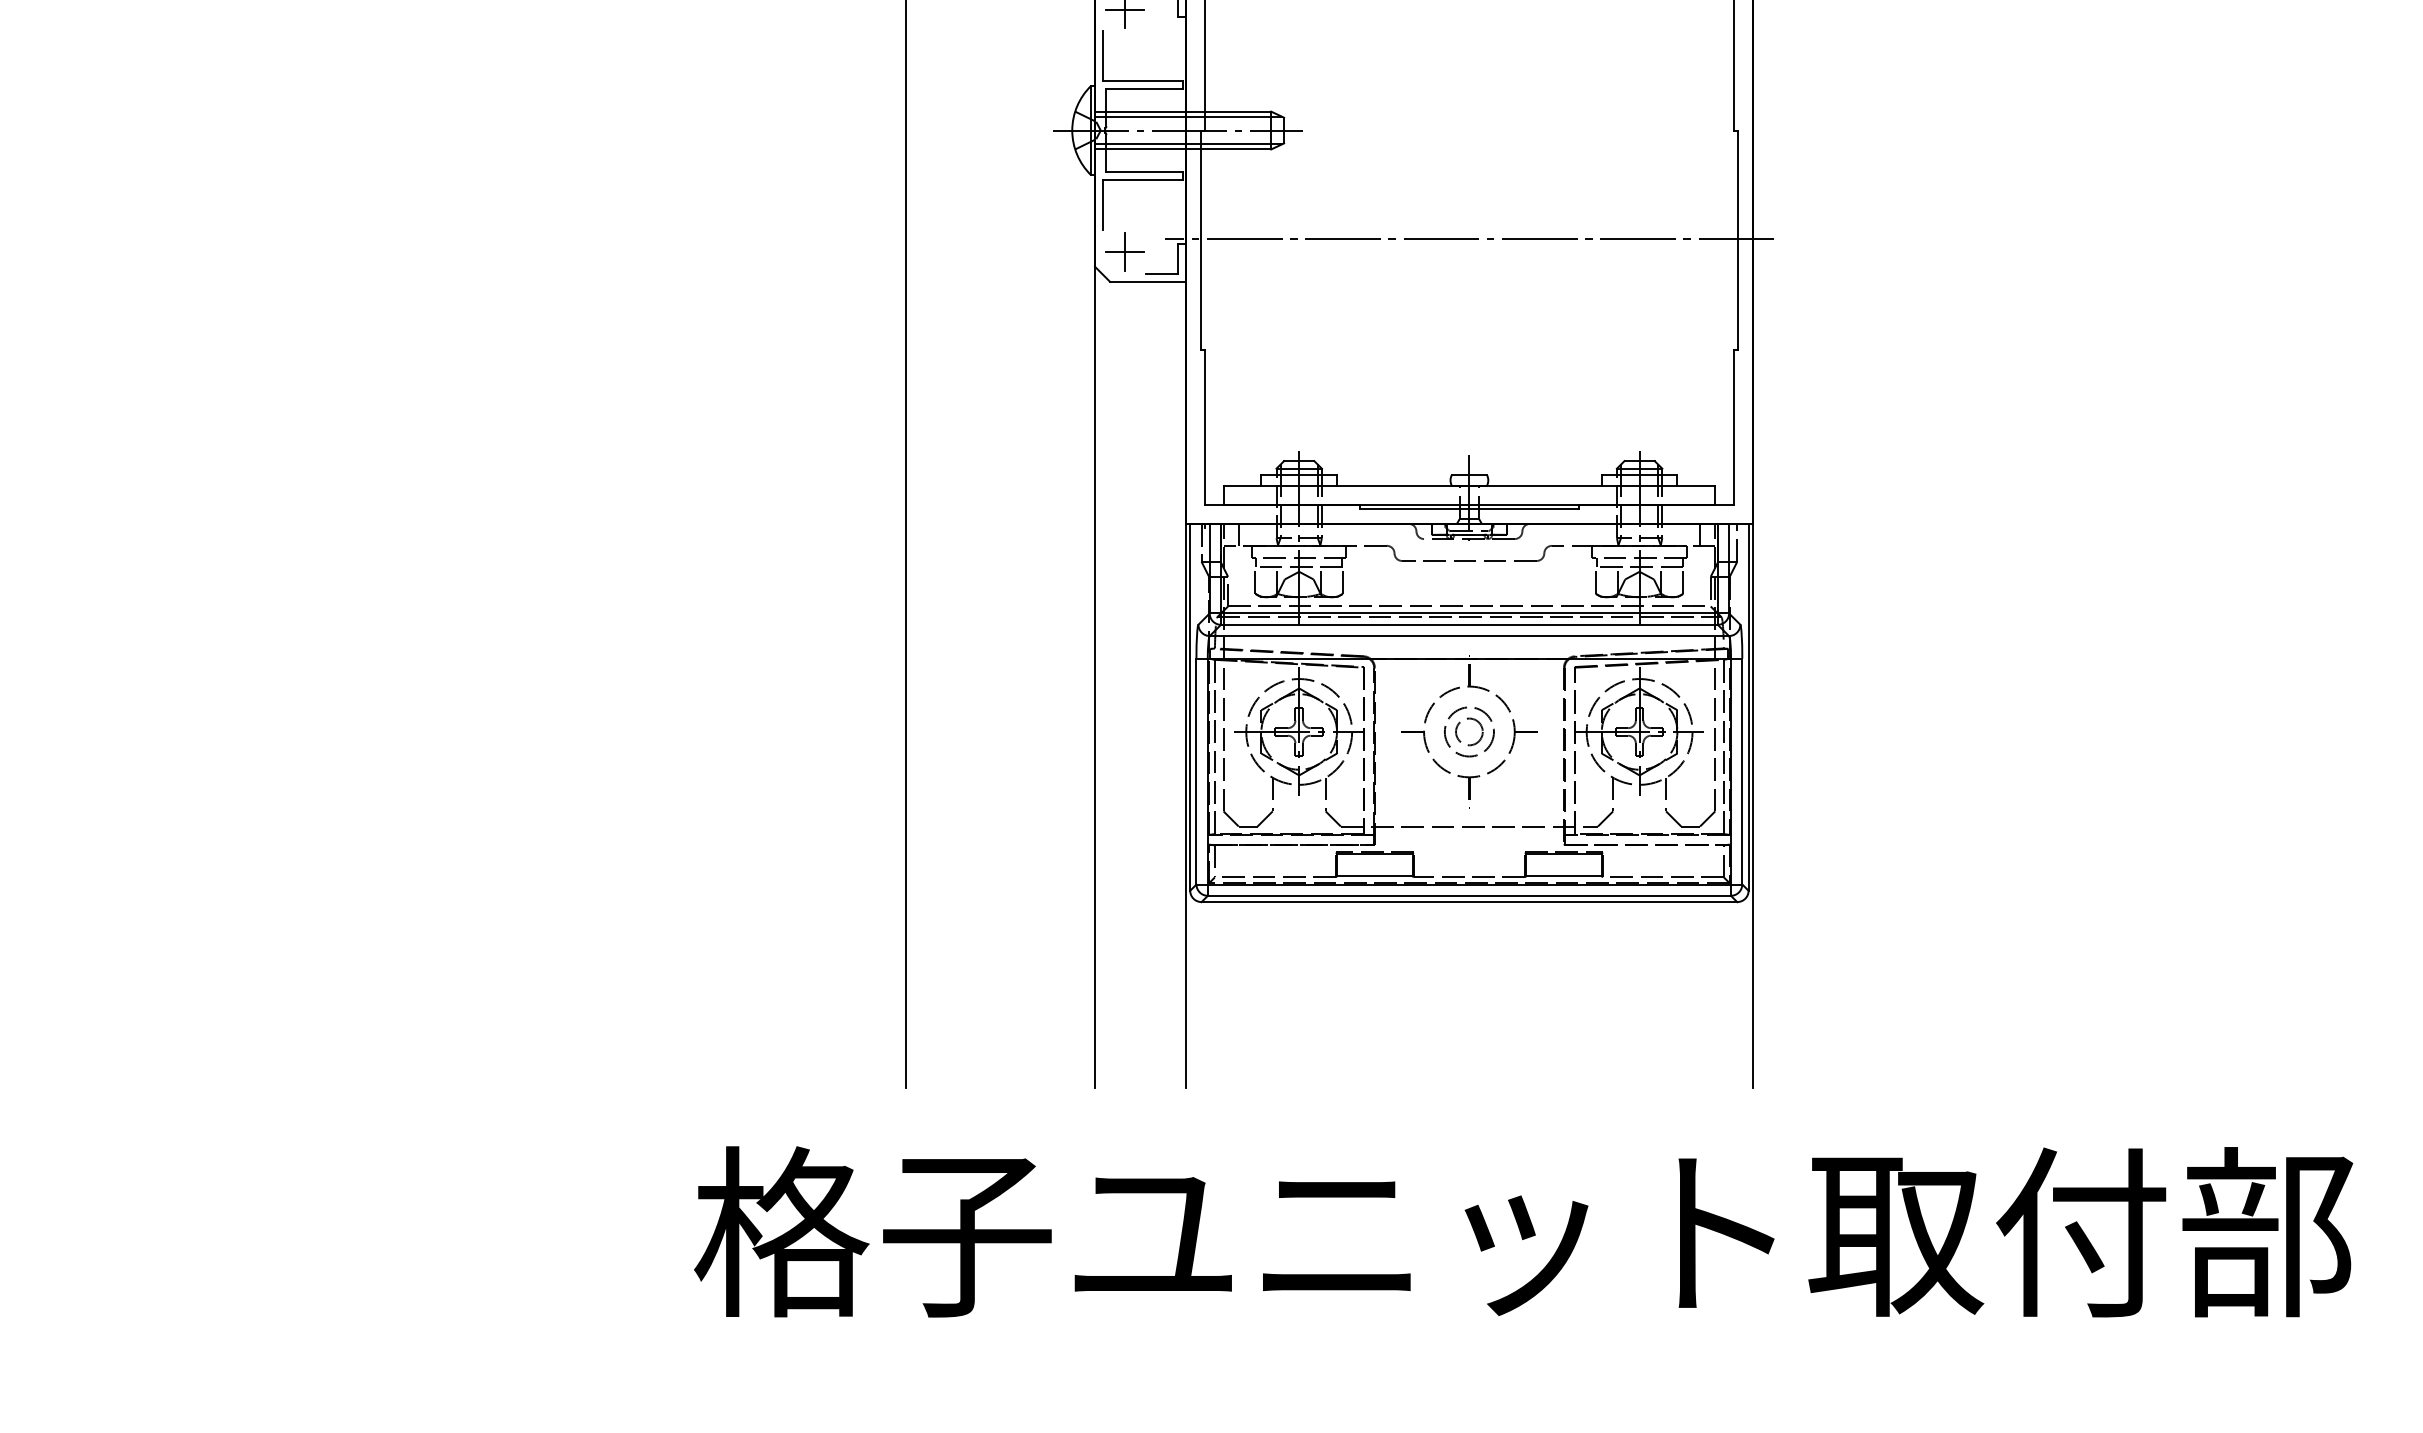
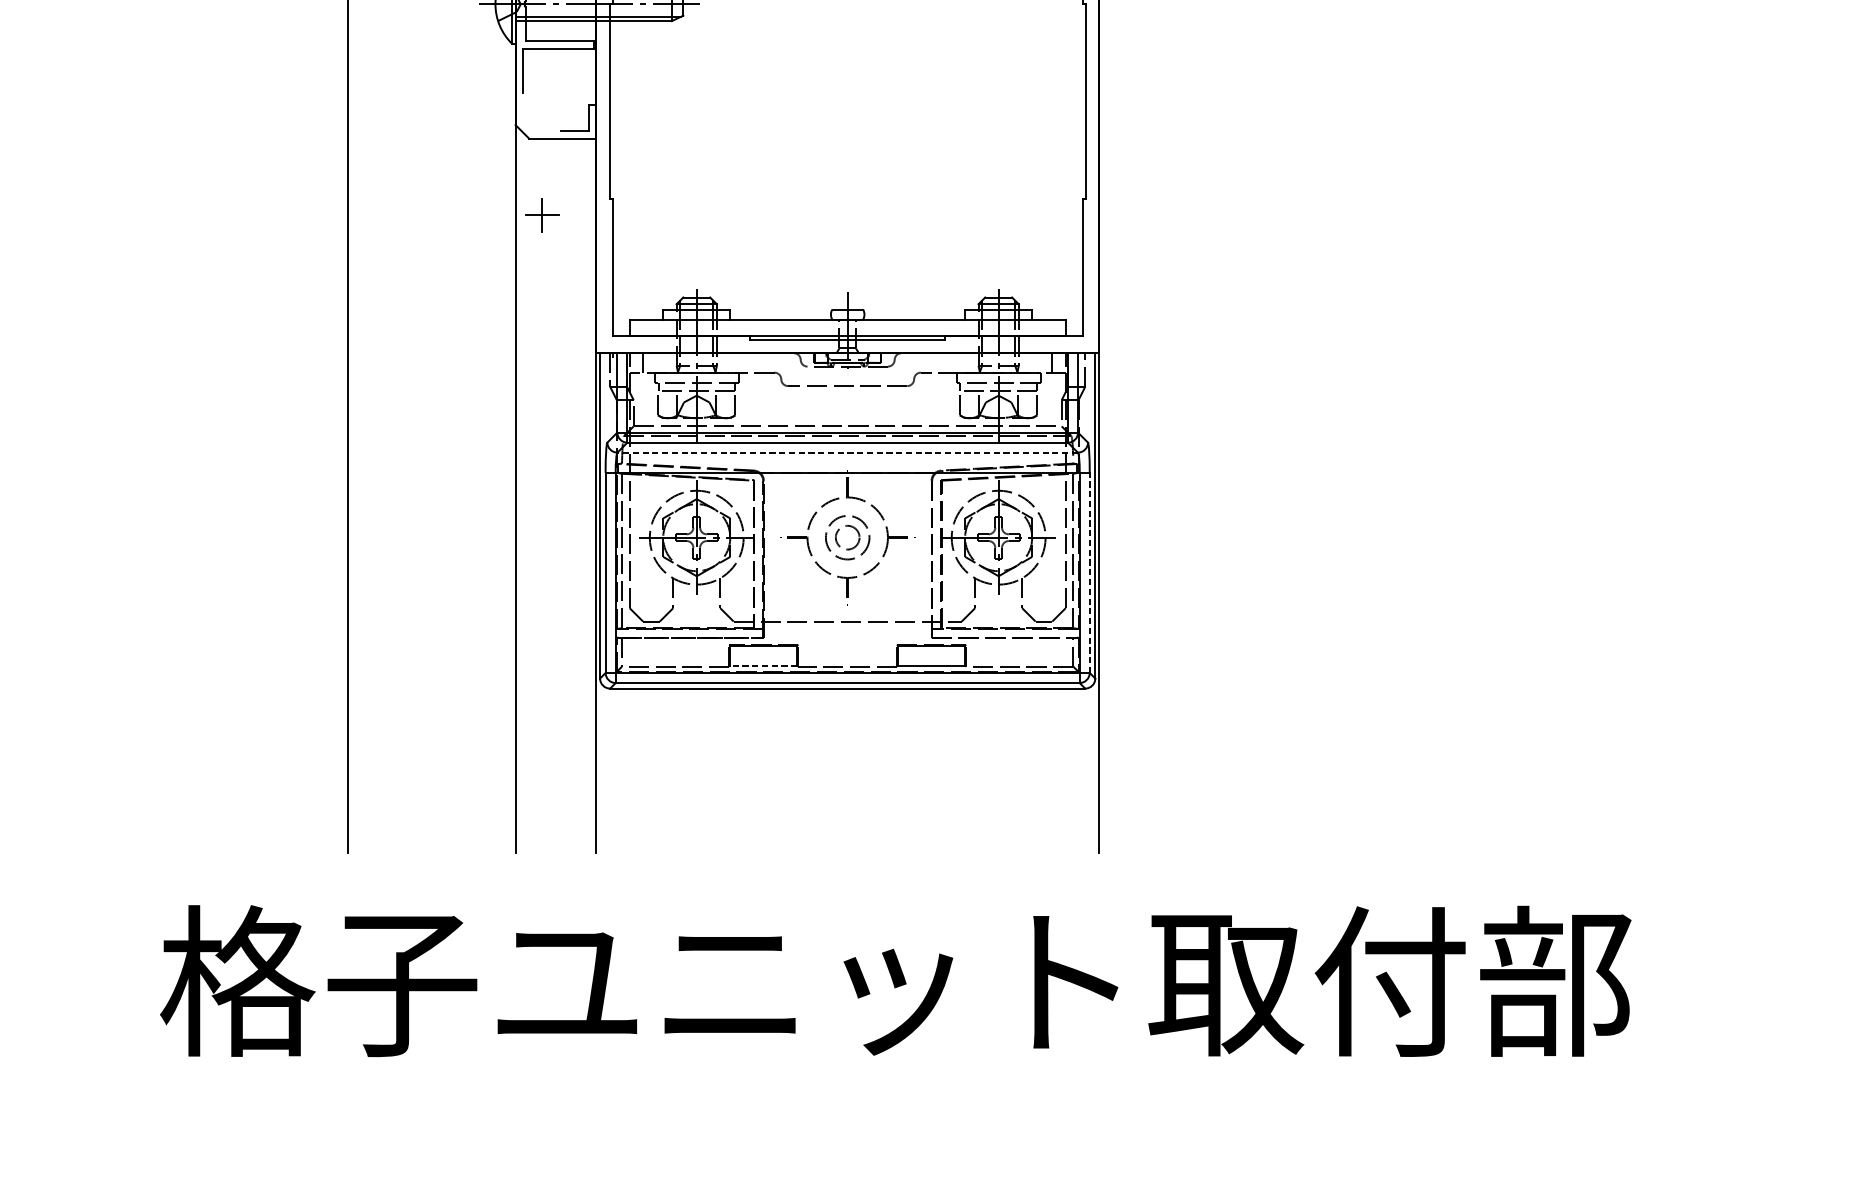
line: (1469, 239) -> (847, 100), removed
part: (1124, 251) -> (541, 215), moved
line: (1469, 636) -> (847, 453), solid -> dashed
line: (1742, 771) -> (1089, 572), solid -> dashed
line: (1374, 876) -> (763, 665), solid -> dashed

